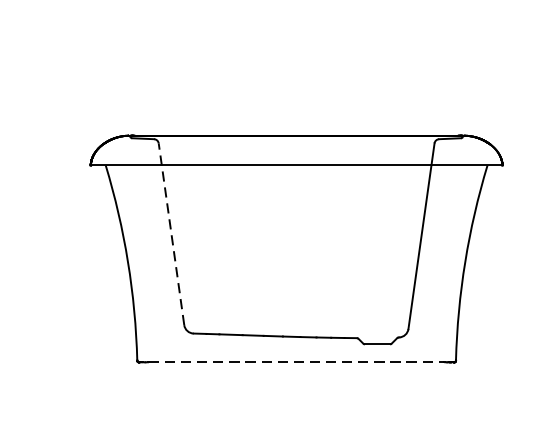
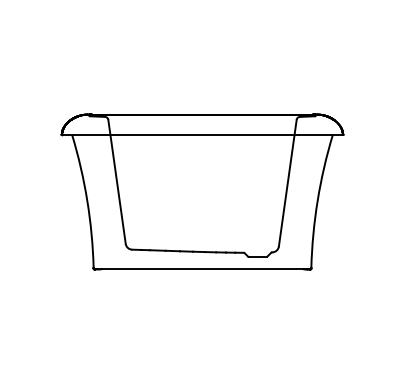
line: (172, 233) -> (117, 181), dashed -> solid
line: (296, 362) -> (202, 269), dashed -> solid

